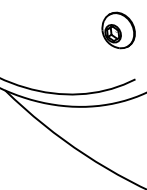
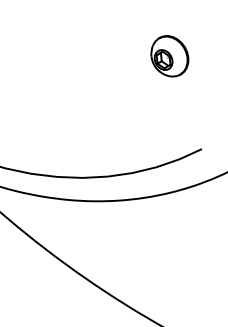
part: (118, 30) -> (169, 56), size x0.6

